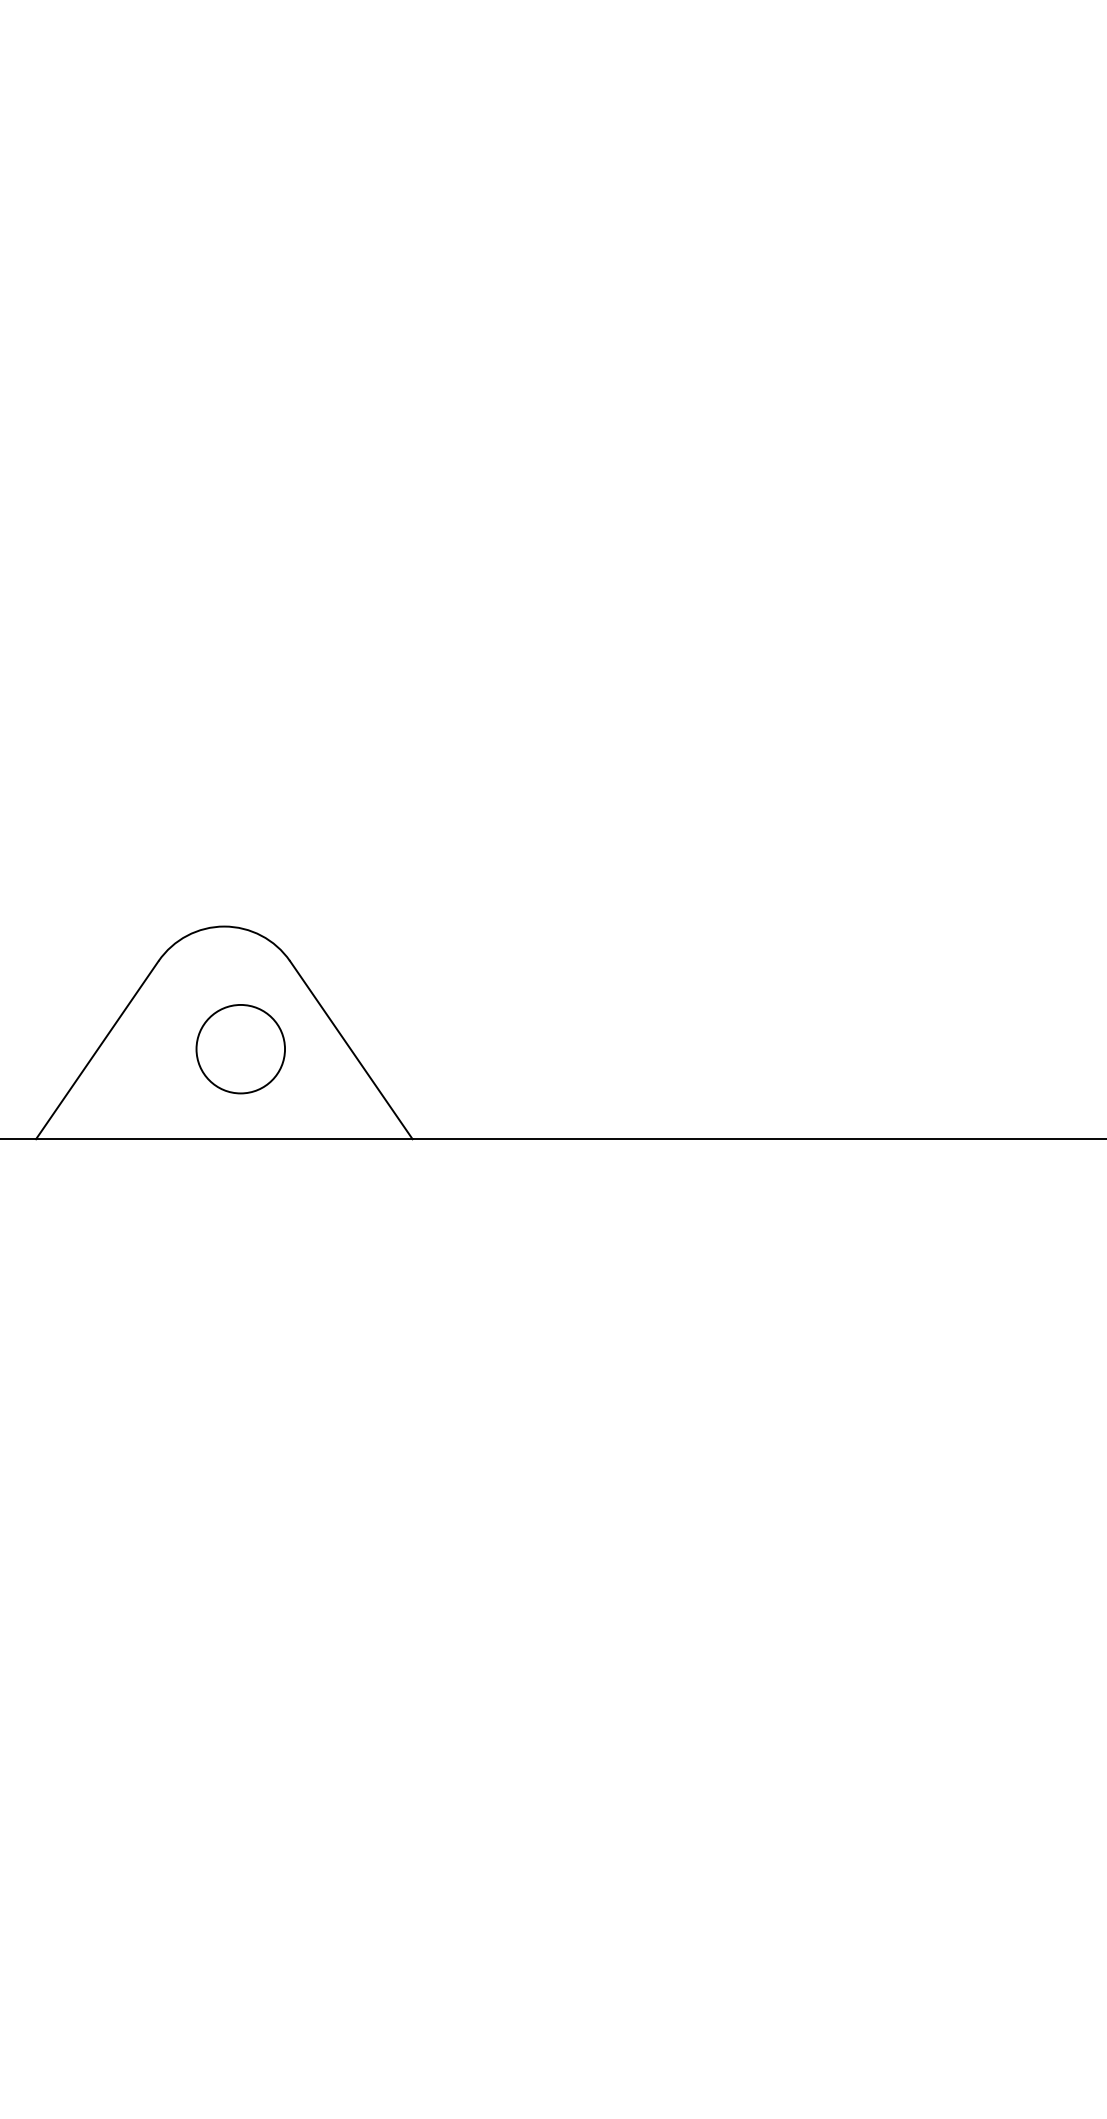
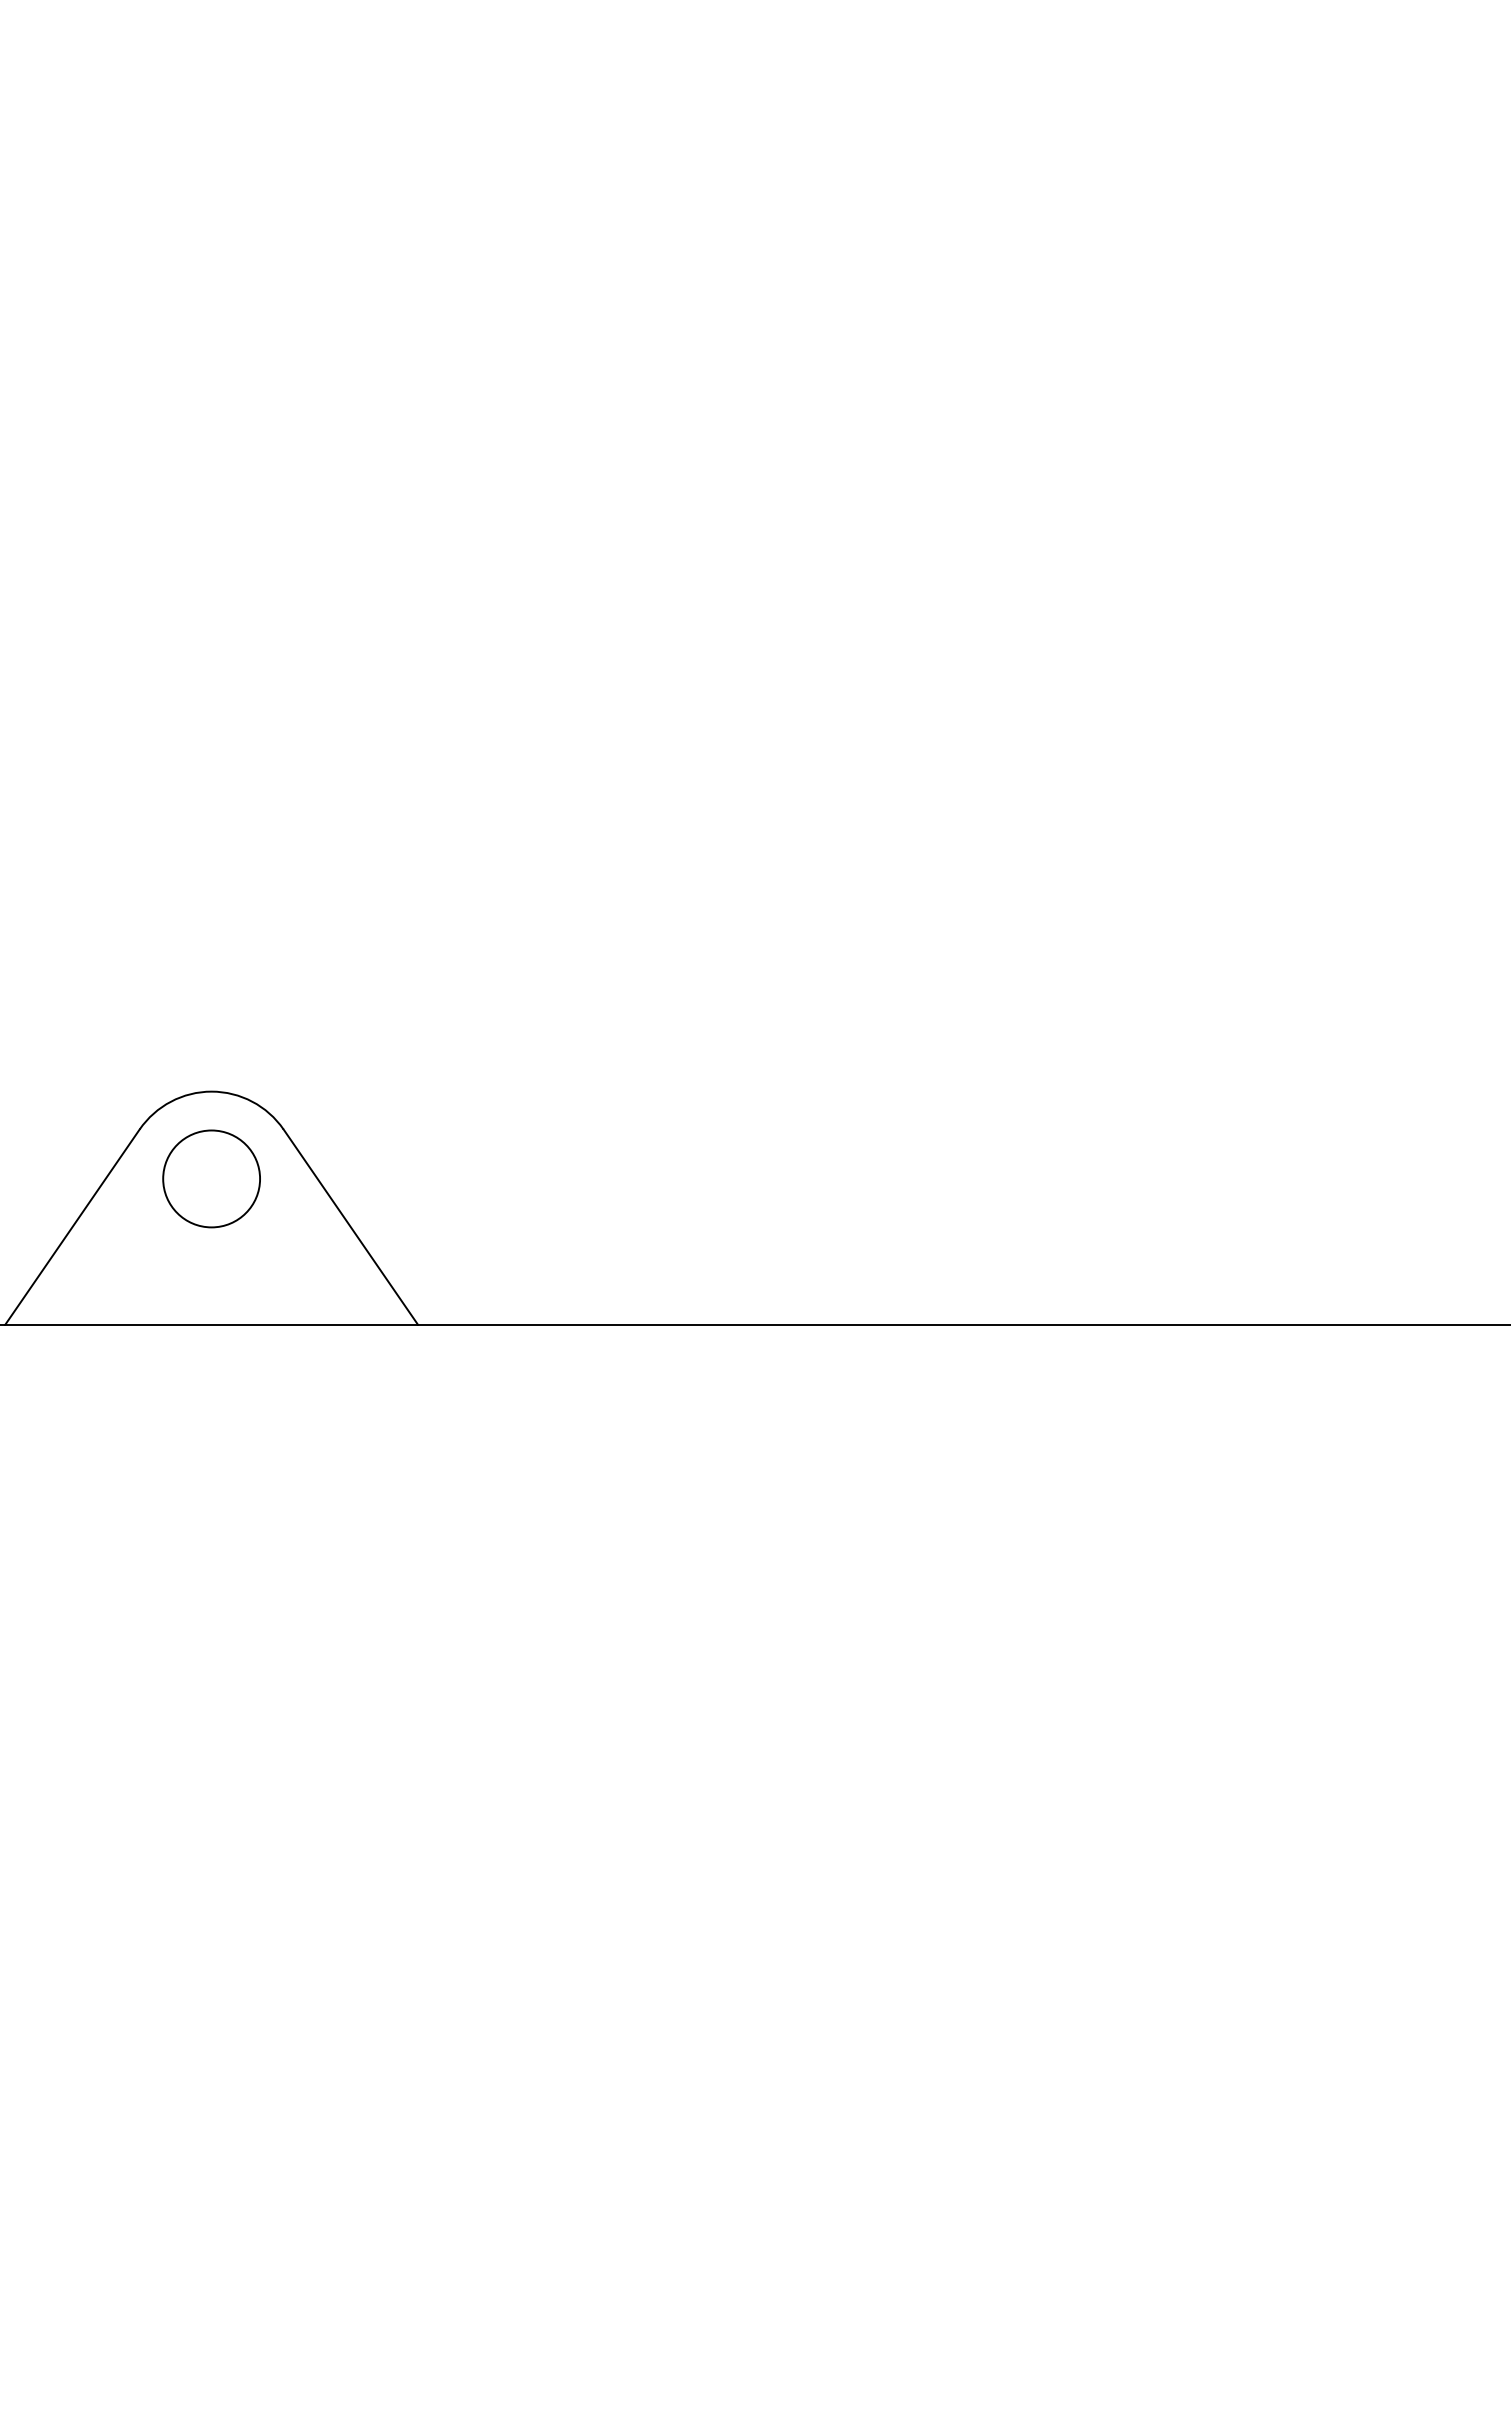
circle: (240, 1048) -> (211, 1178), moved

